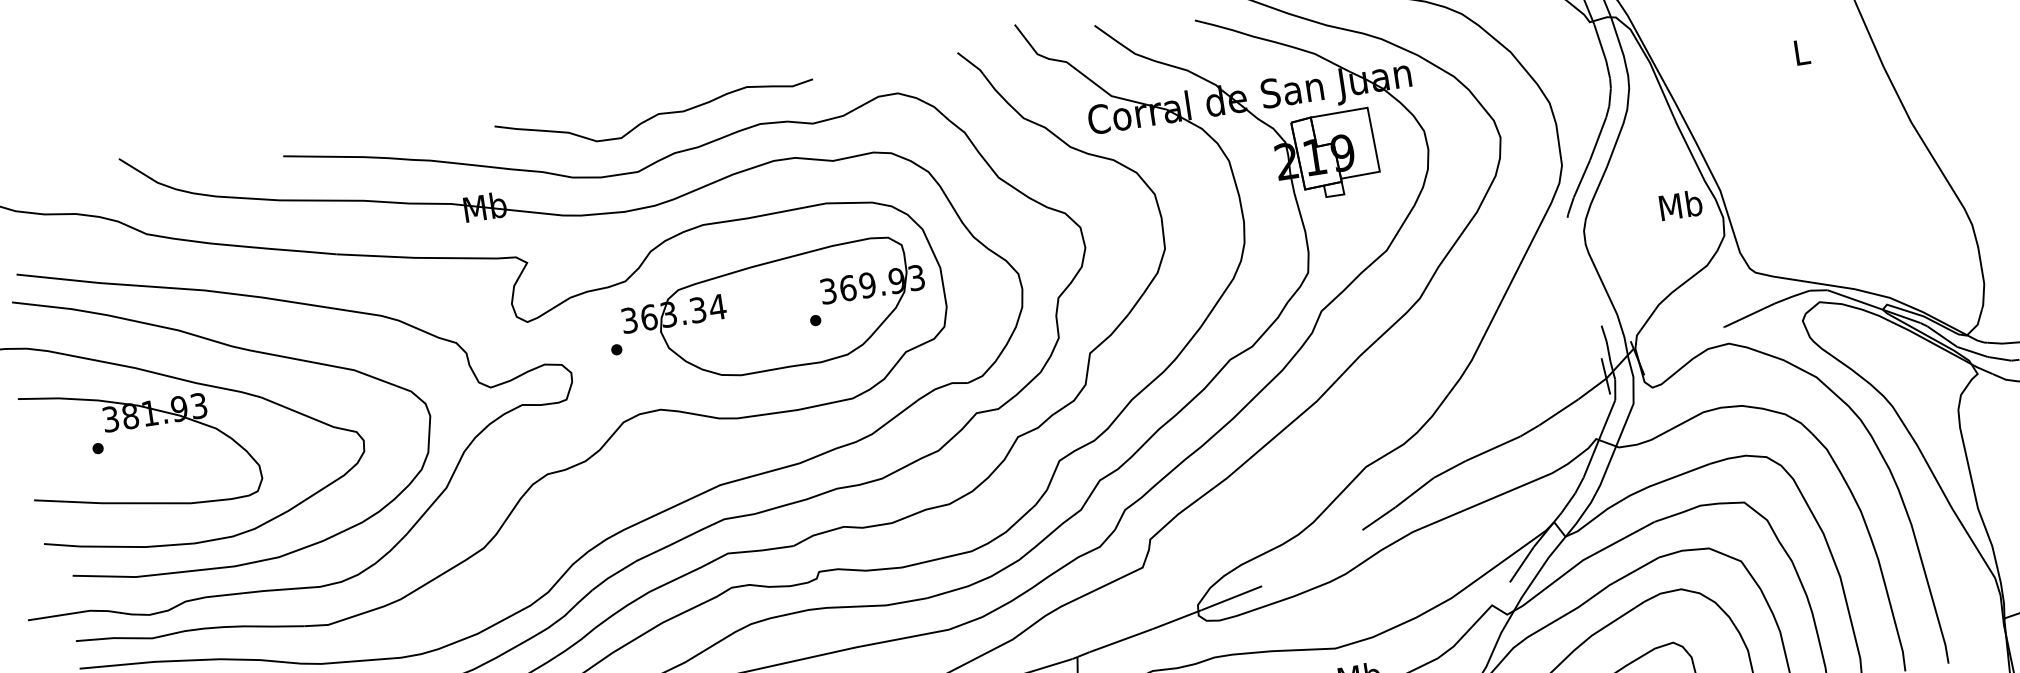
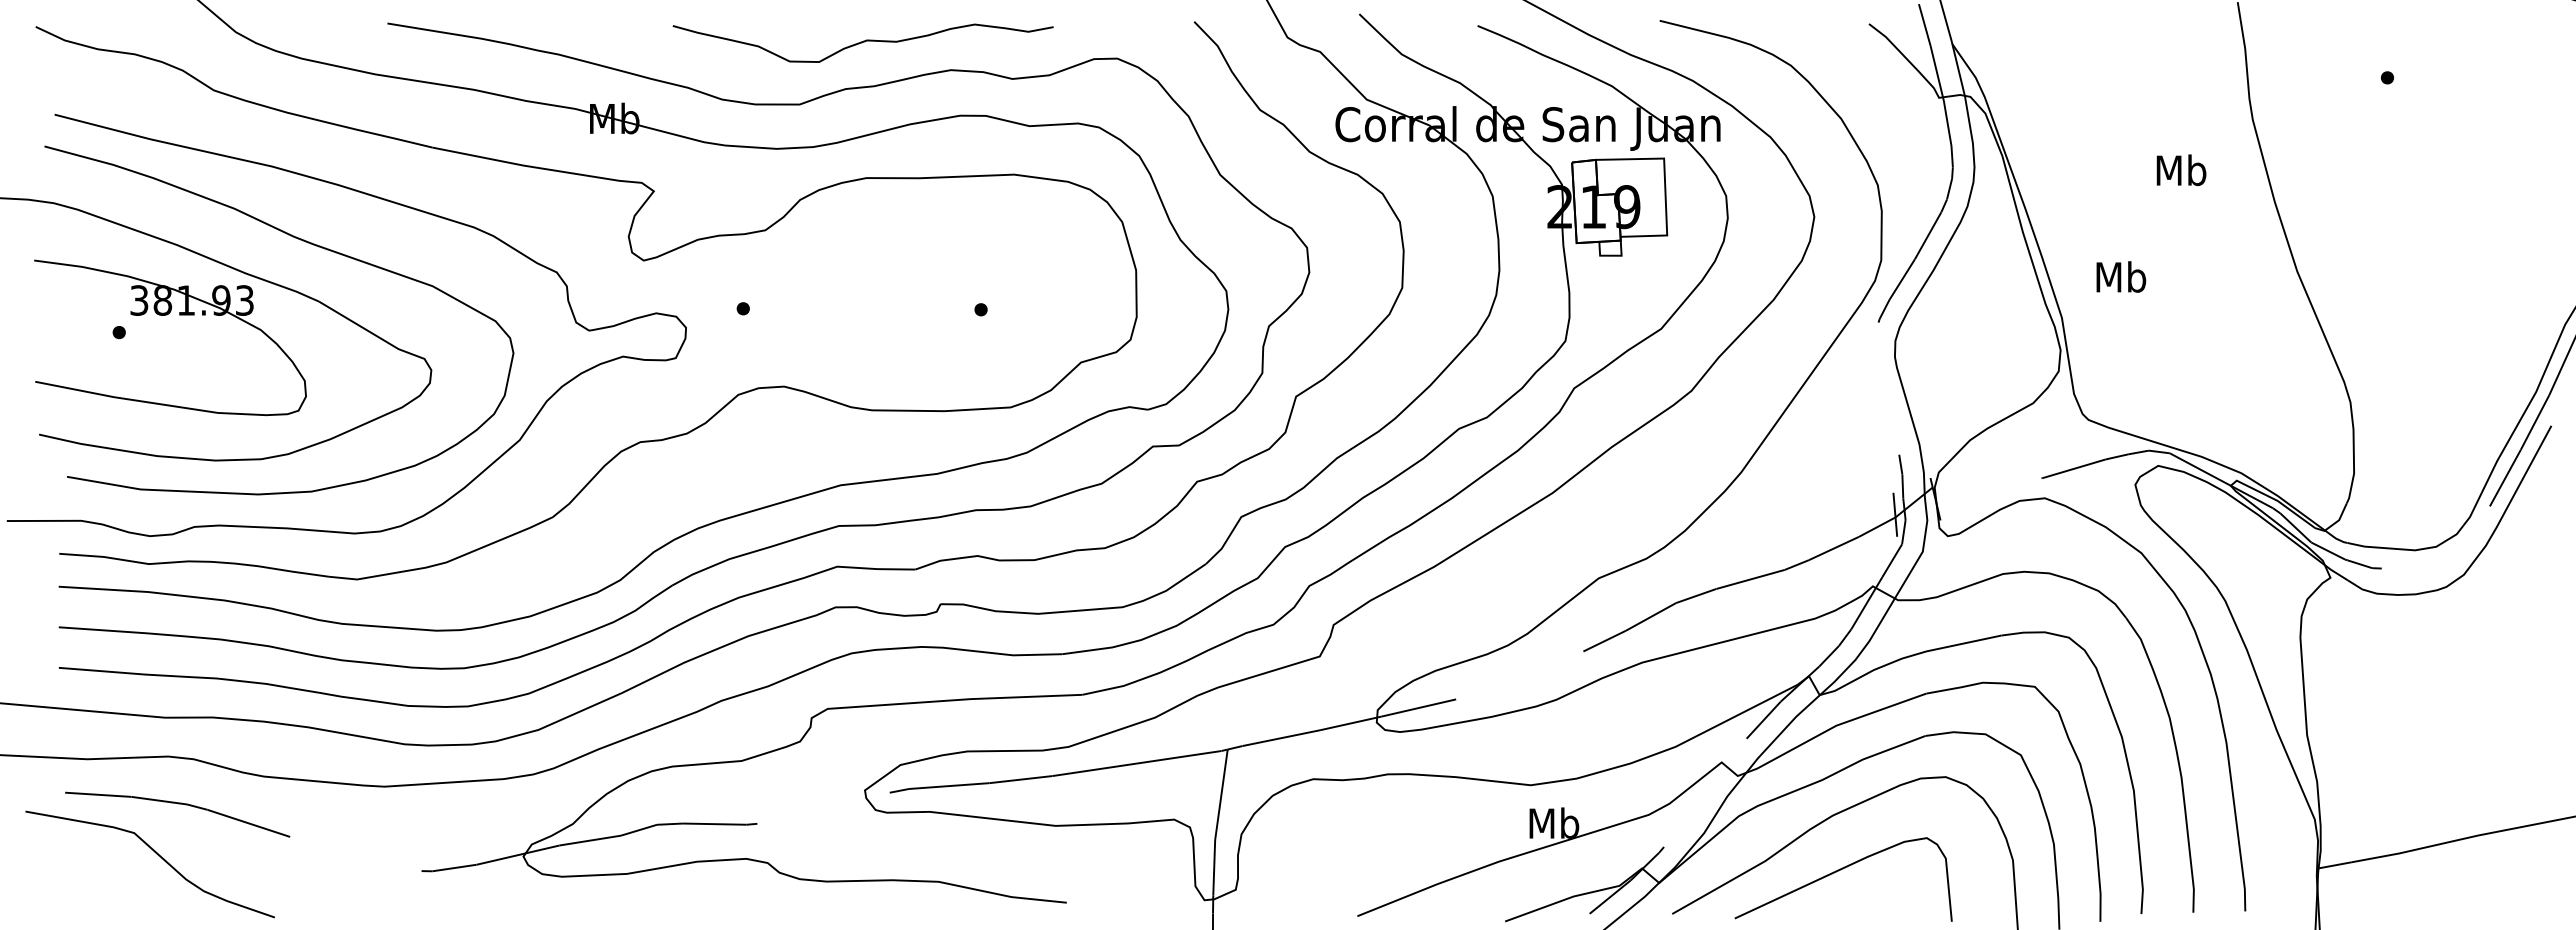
text: (1801, 52) -> (2181, 170), L -> Mb
curve: (655, 116) -> (862, 42), moved
text: (1681, 204) -> (2121, 276), moved
part: (774, 311) -> (934, 291), removed

